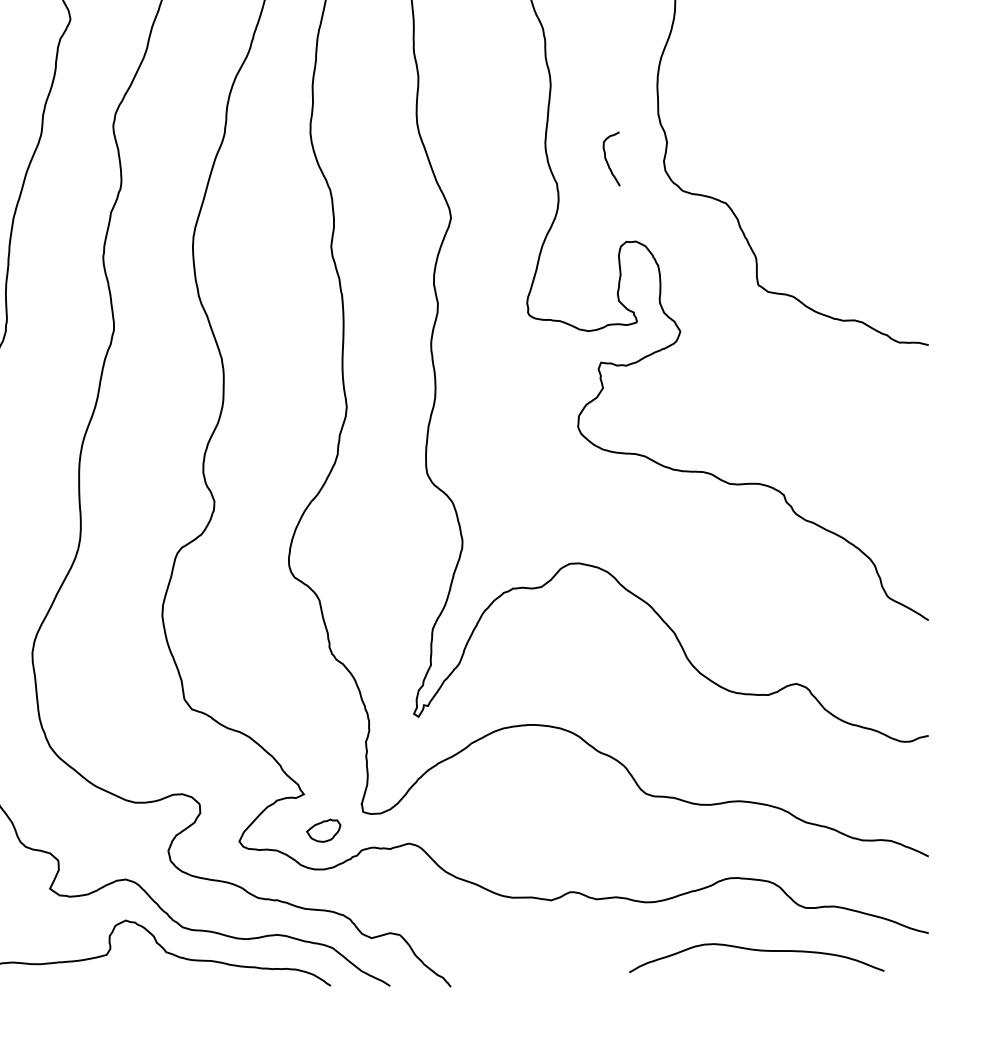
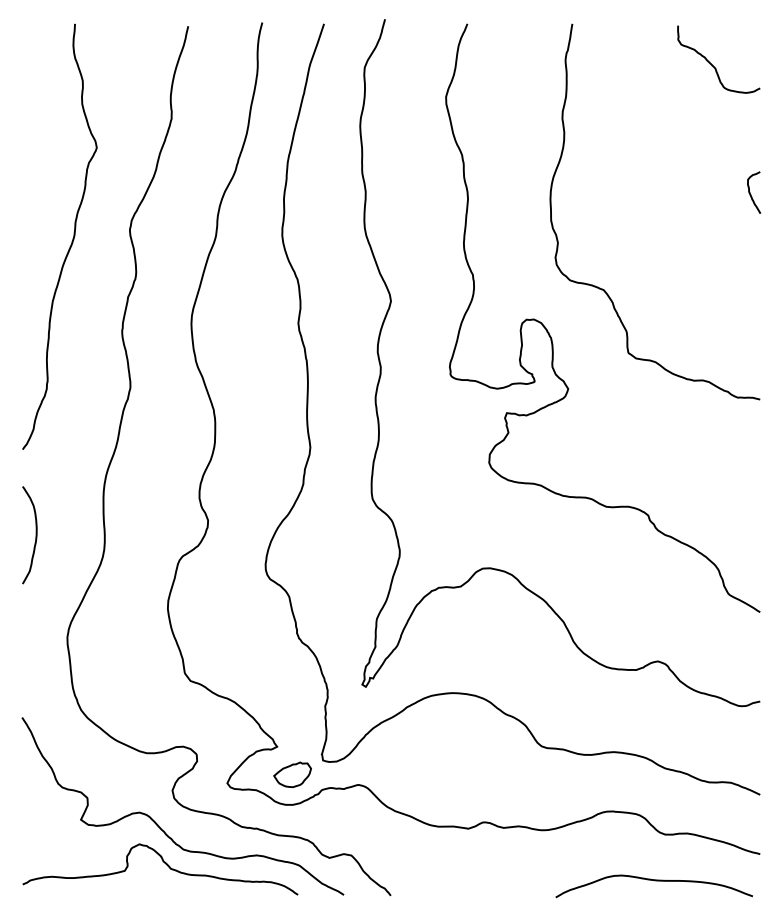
curve: (608, 161) -> (751, 194), moved
part: (323, 830) -> (292, 774), size x1.43
curve: (757, 951) -> (654, 881), moved

